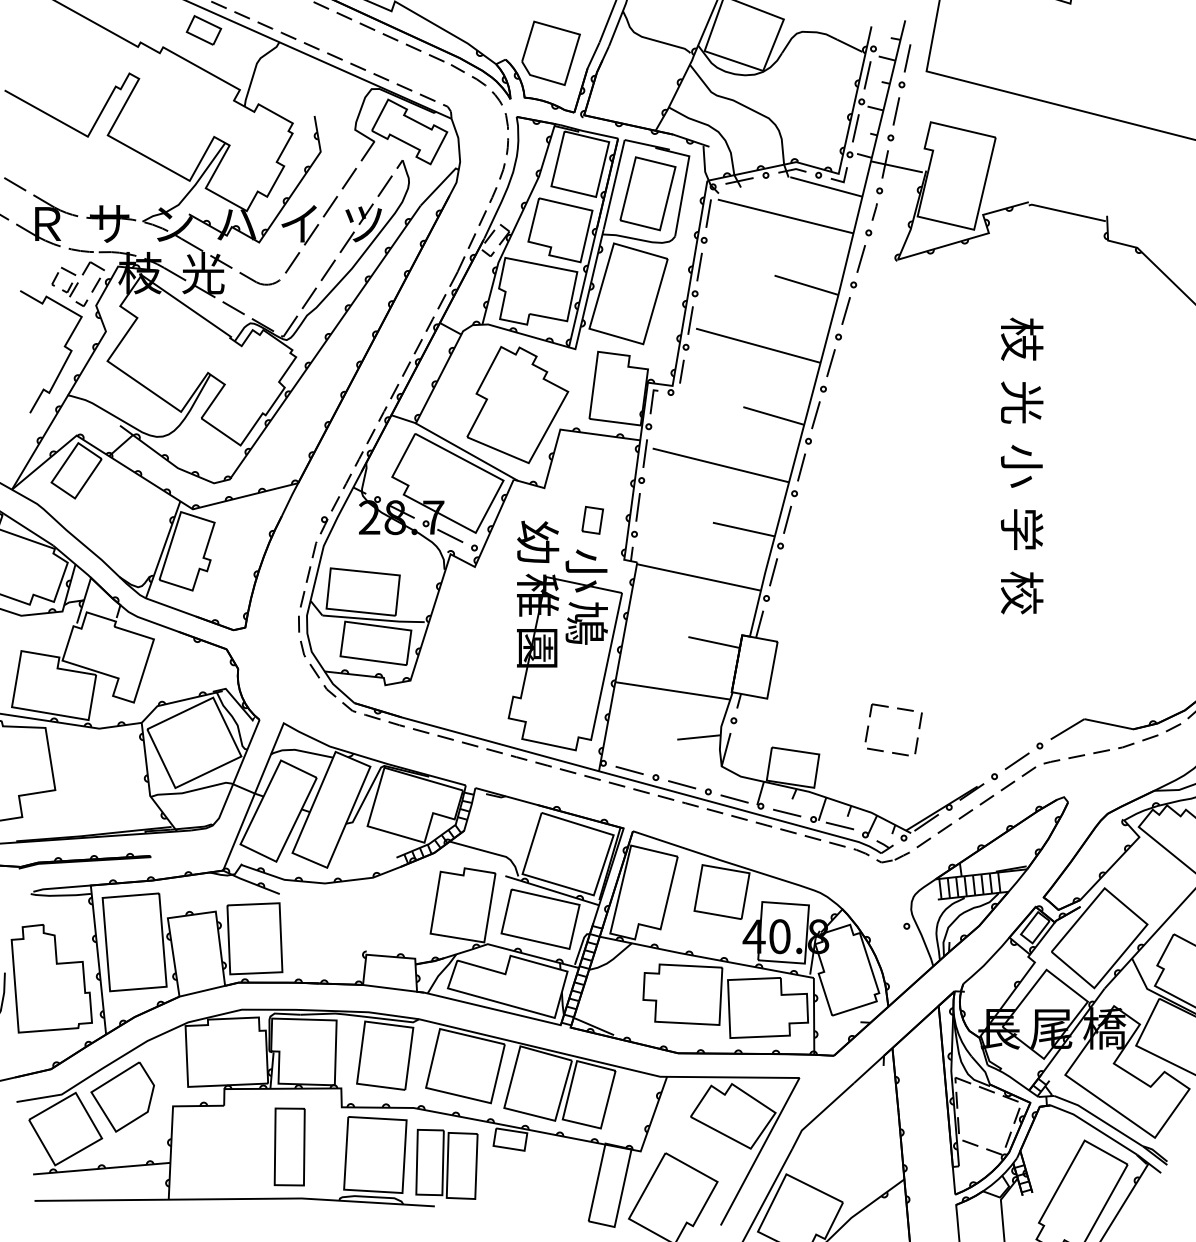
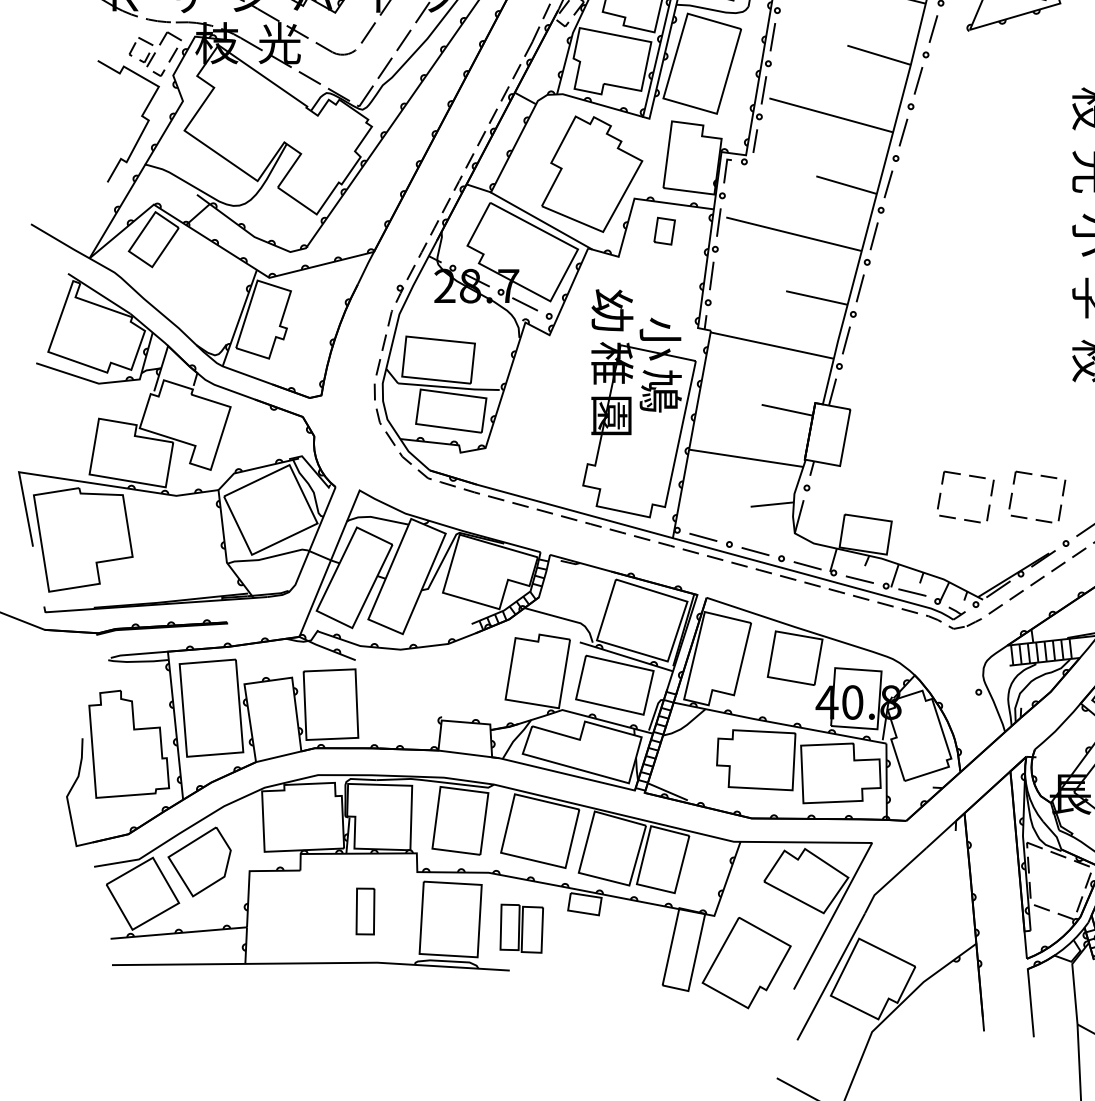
part: (592, 519) -> (664, 230), moved
part: (969, 709) -> (1041, 476), added
part: (289, 1146) -> (365, 911), size x0.6
part: (446, 1163) -> (521, 927), size x0.7

